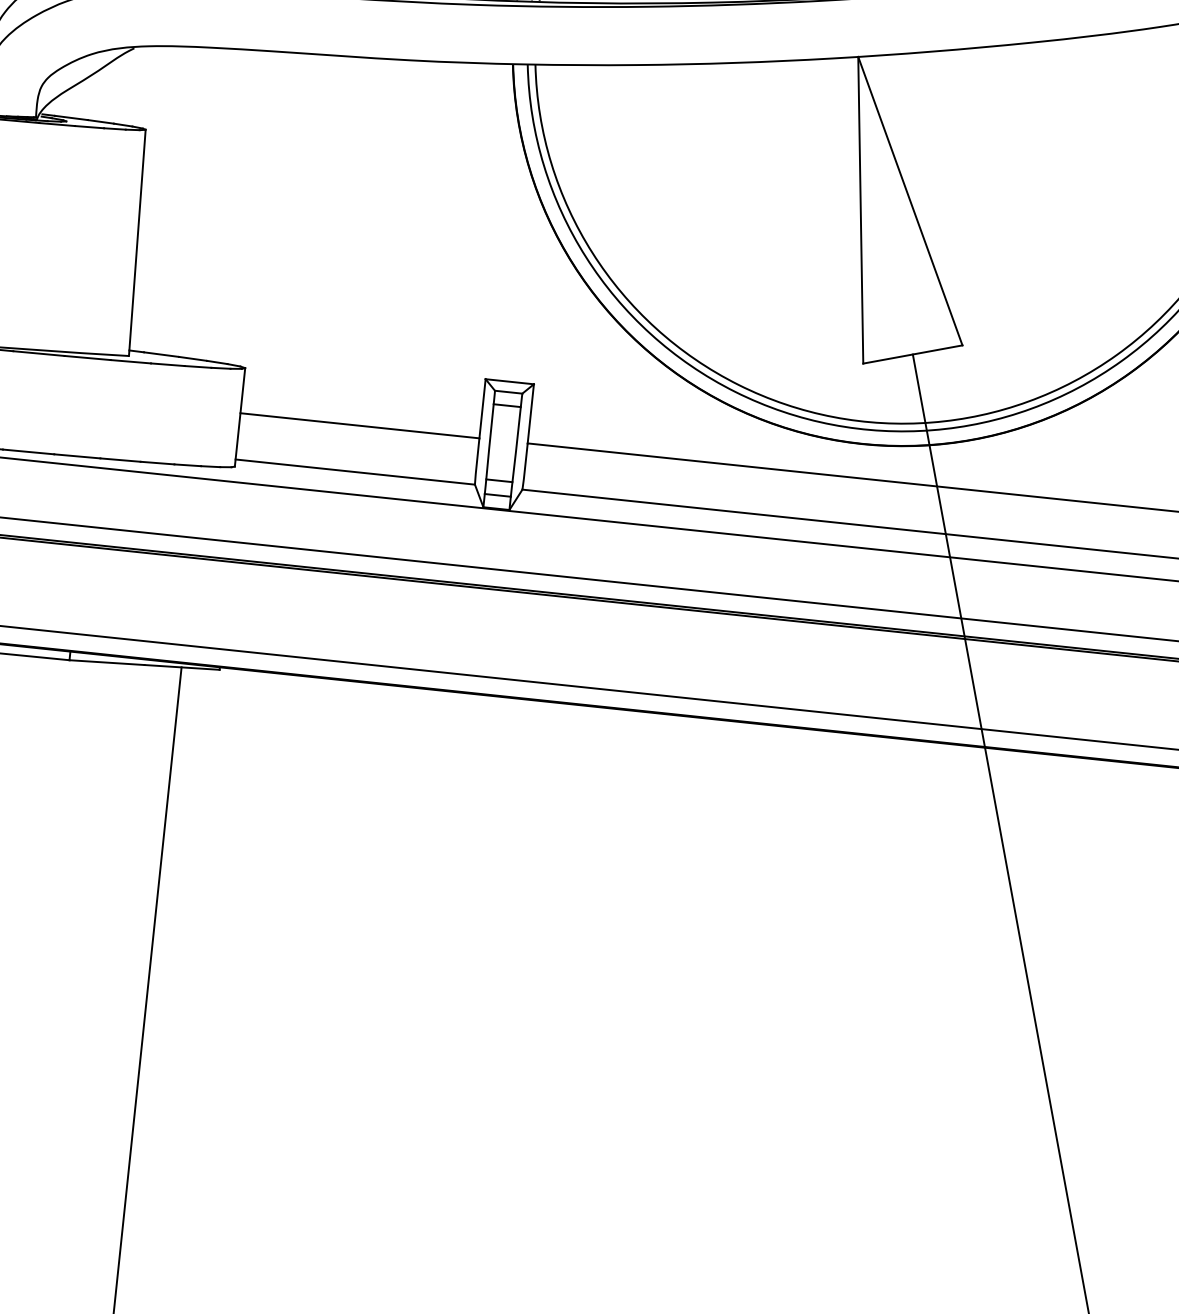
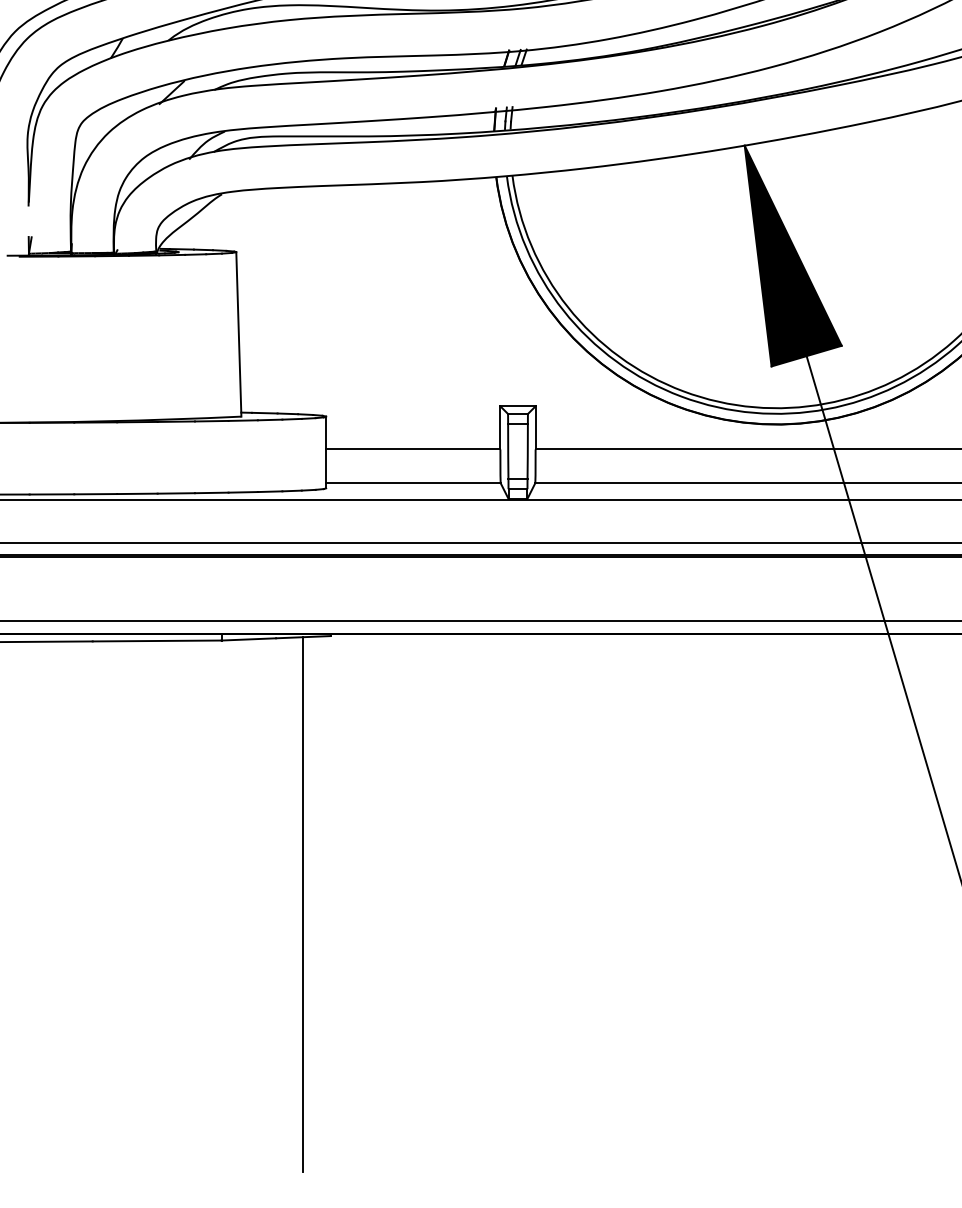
fill: (907, 214) -> (792, 255), added

